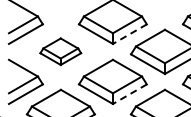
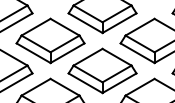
line: (129, 34) -> (119, 23), dashed -> solid
part: (60, 51) -> (50, 40), size x1.67
line: (129, 94) -> (119, 83), dashed -> solid

